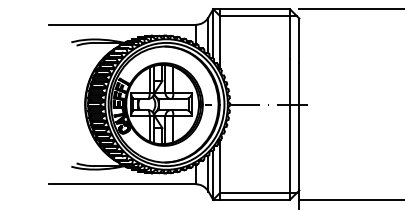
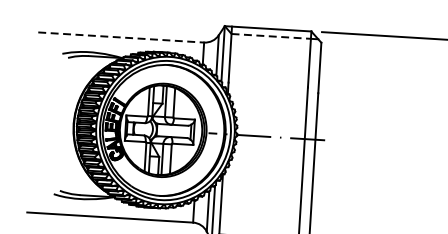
line: (255, 15) -> (272, 36), solid -> dashed
line: (122, 24) -> (121, 37), solid -> dashed

